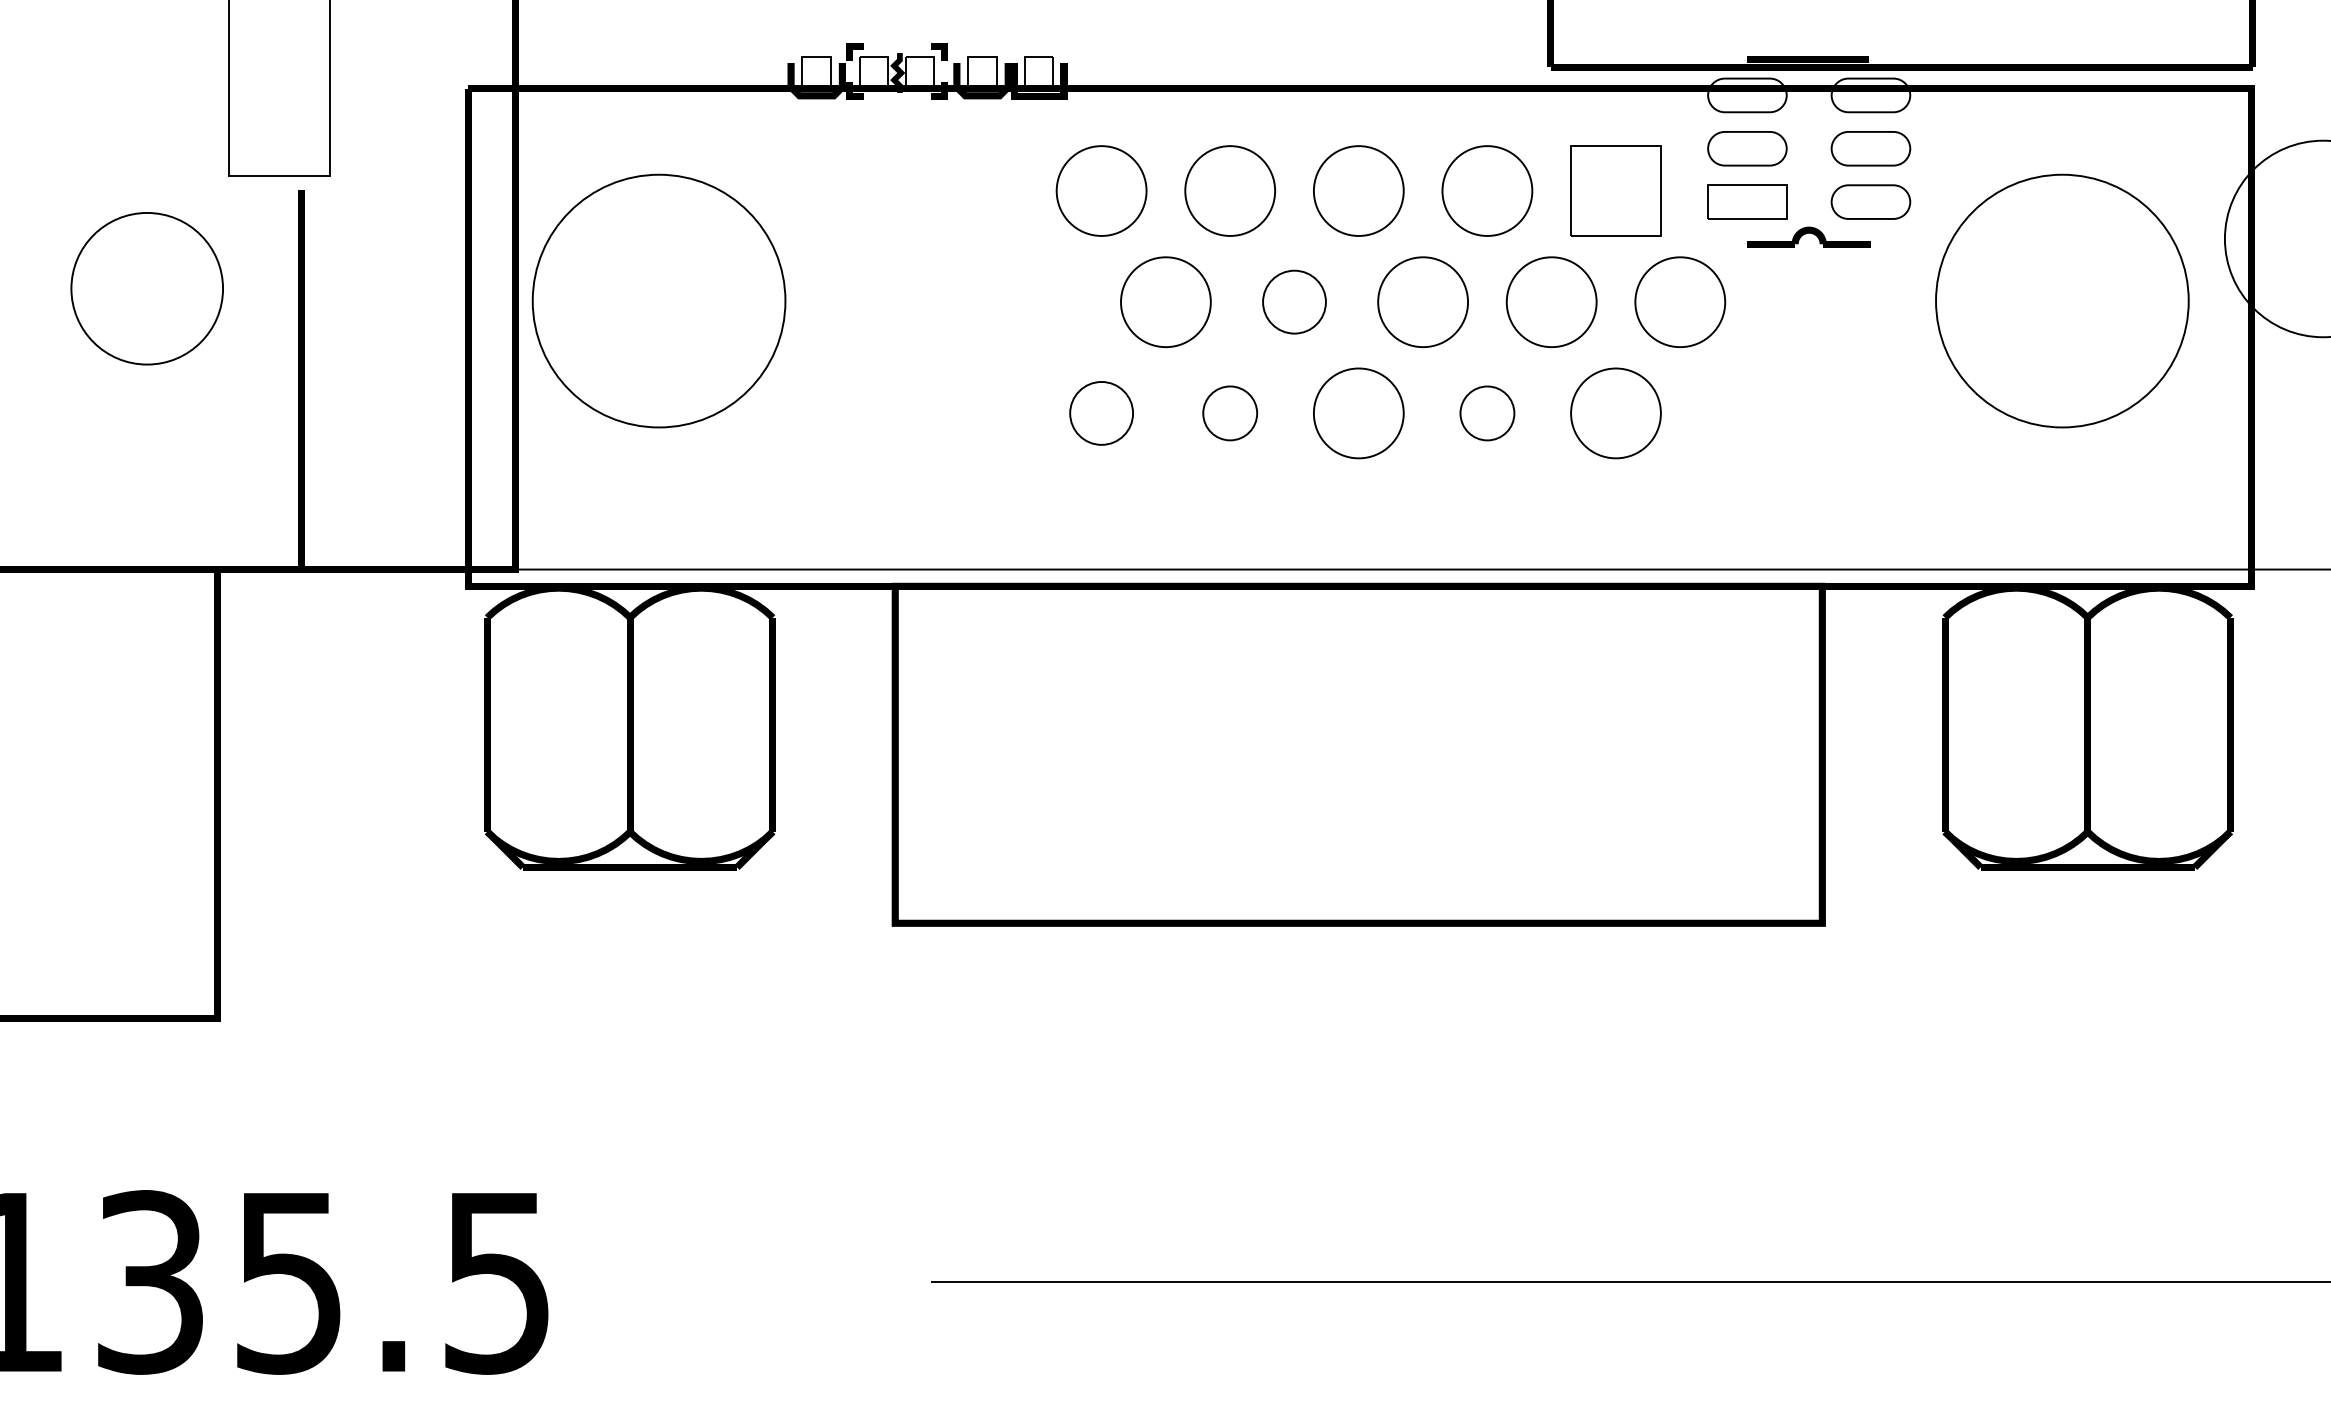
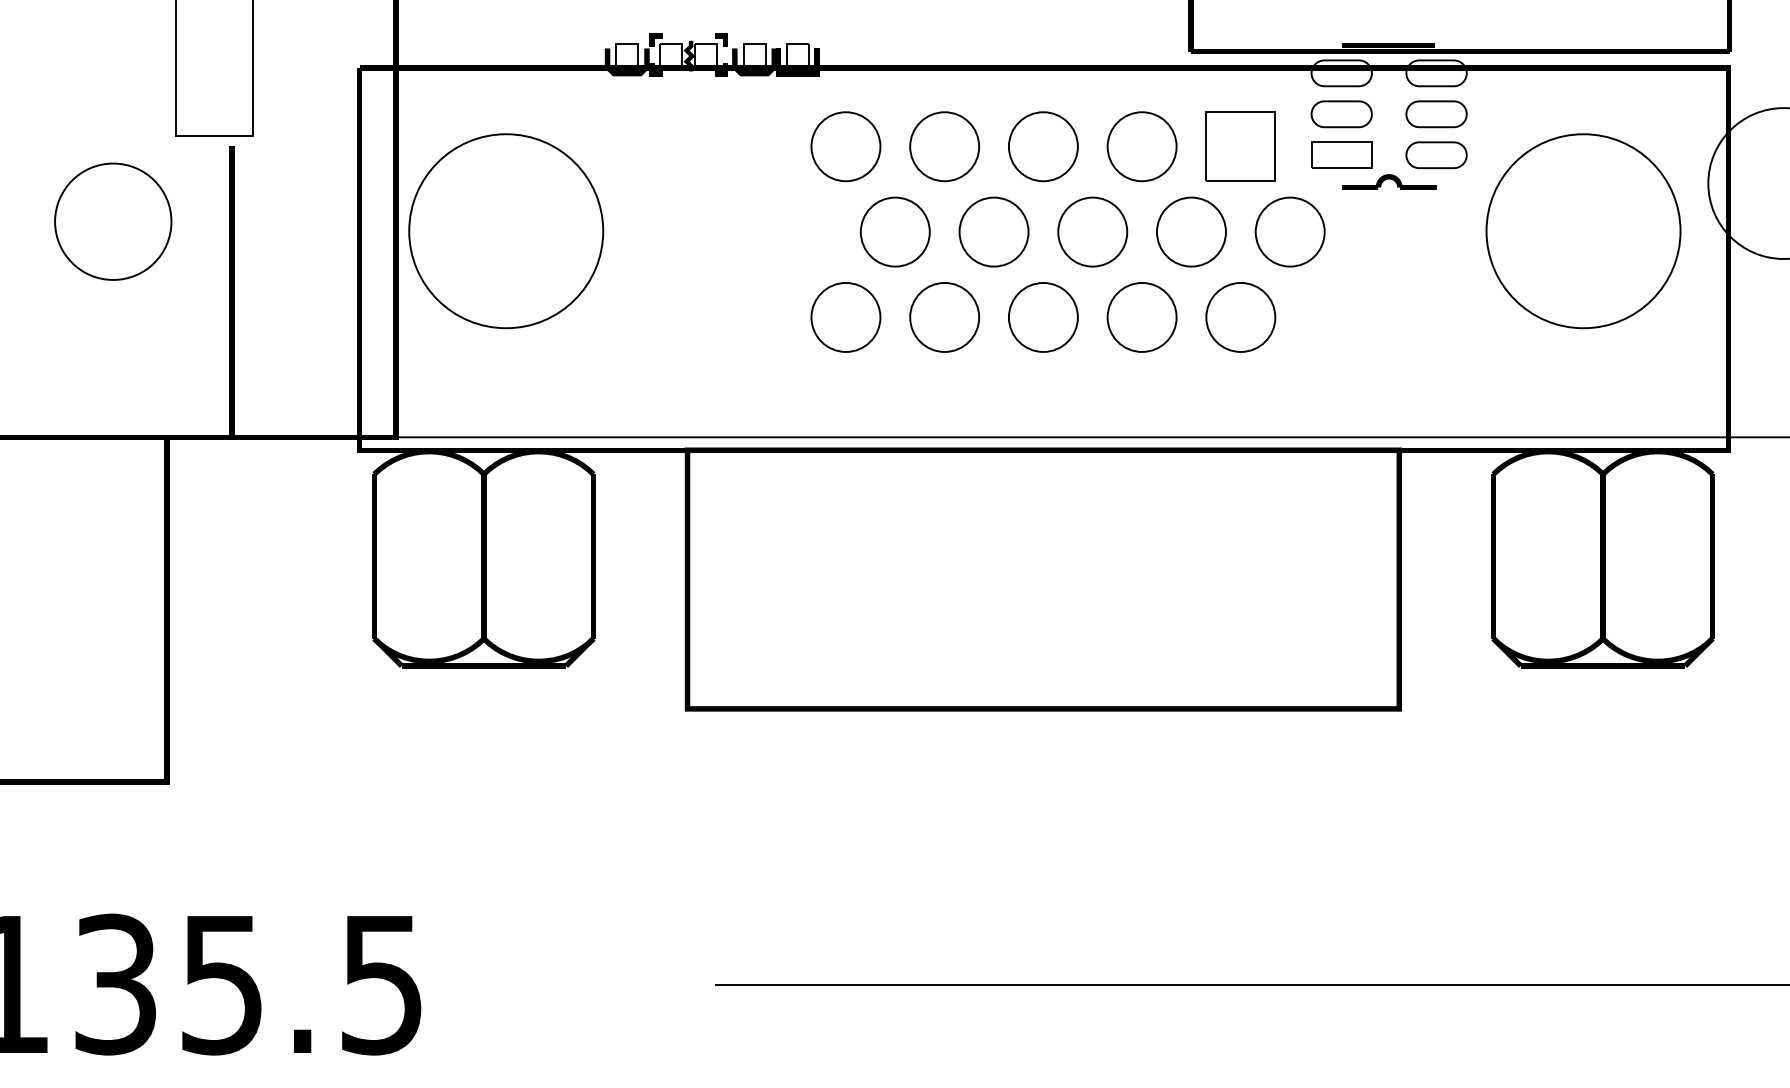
circle: (1294, 301) -> (994, 231), size x1.43
circle: (1101, 413) -> (845, 317), size x1.43
circle: (1230, 413) -> (944, 317), size x1.67
circle: (1487, 413) -> (1142, 317), size x1.67

